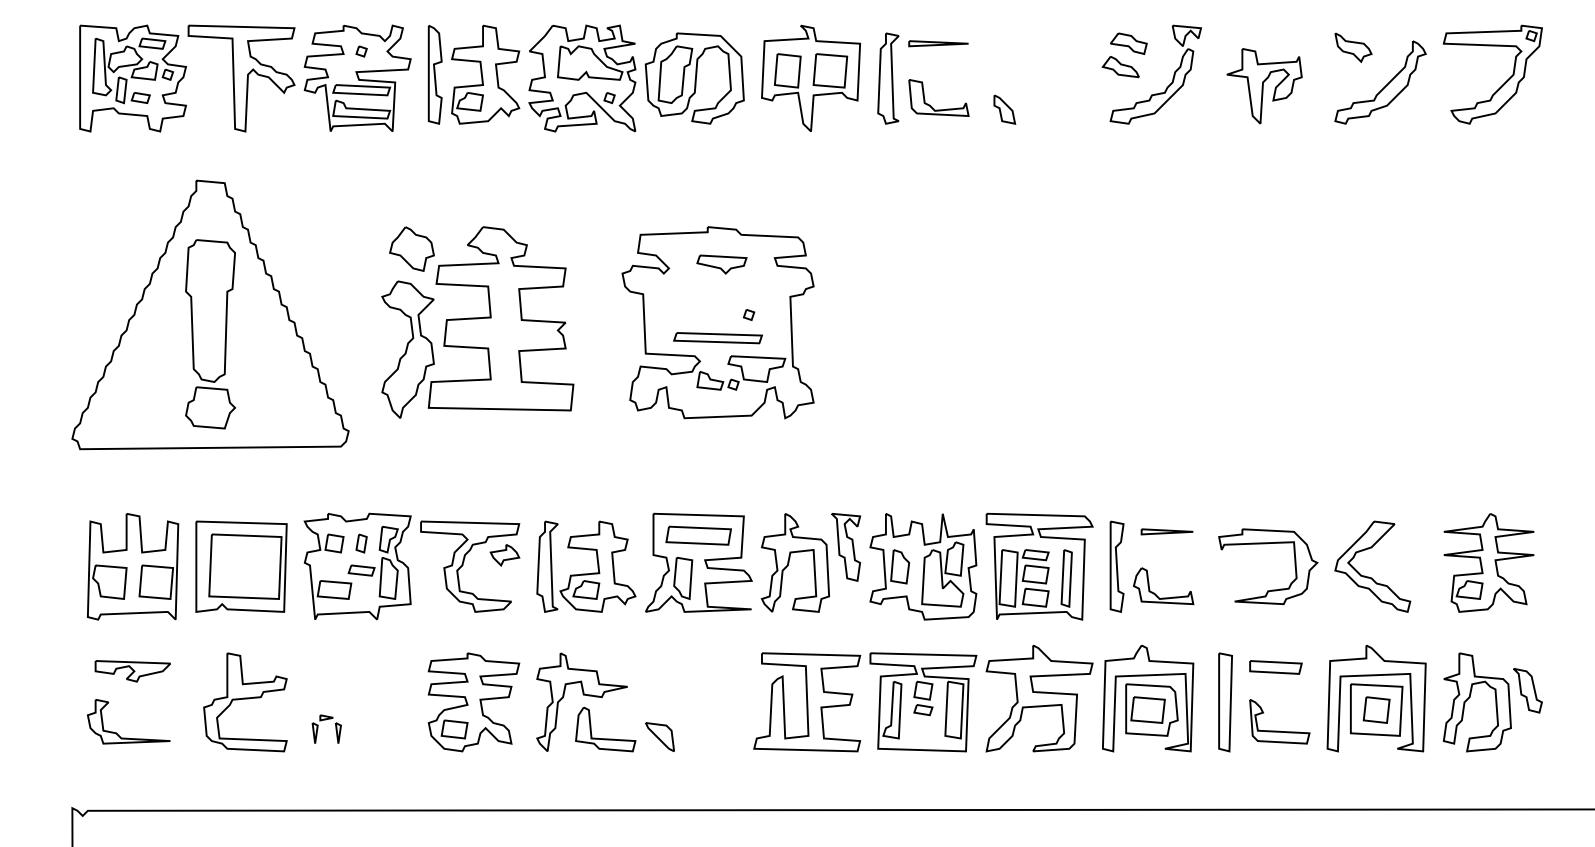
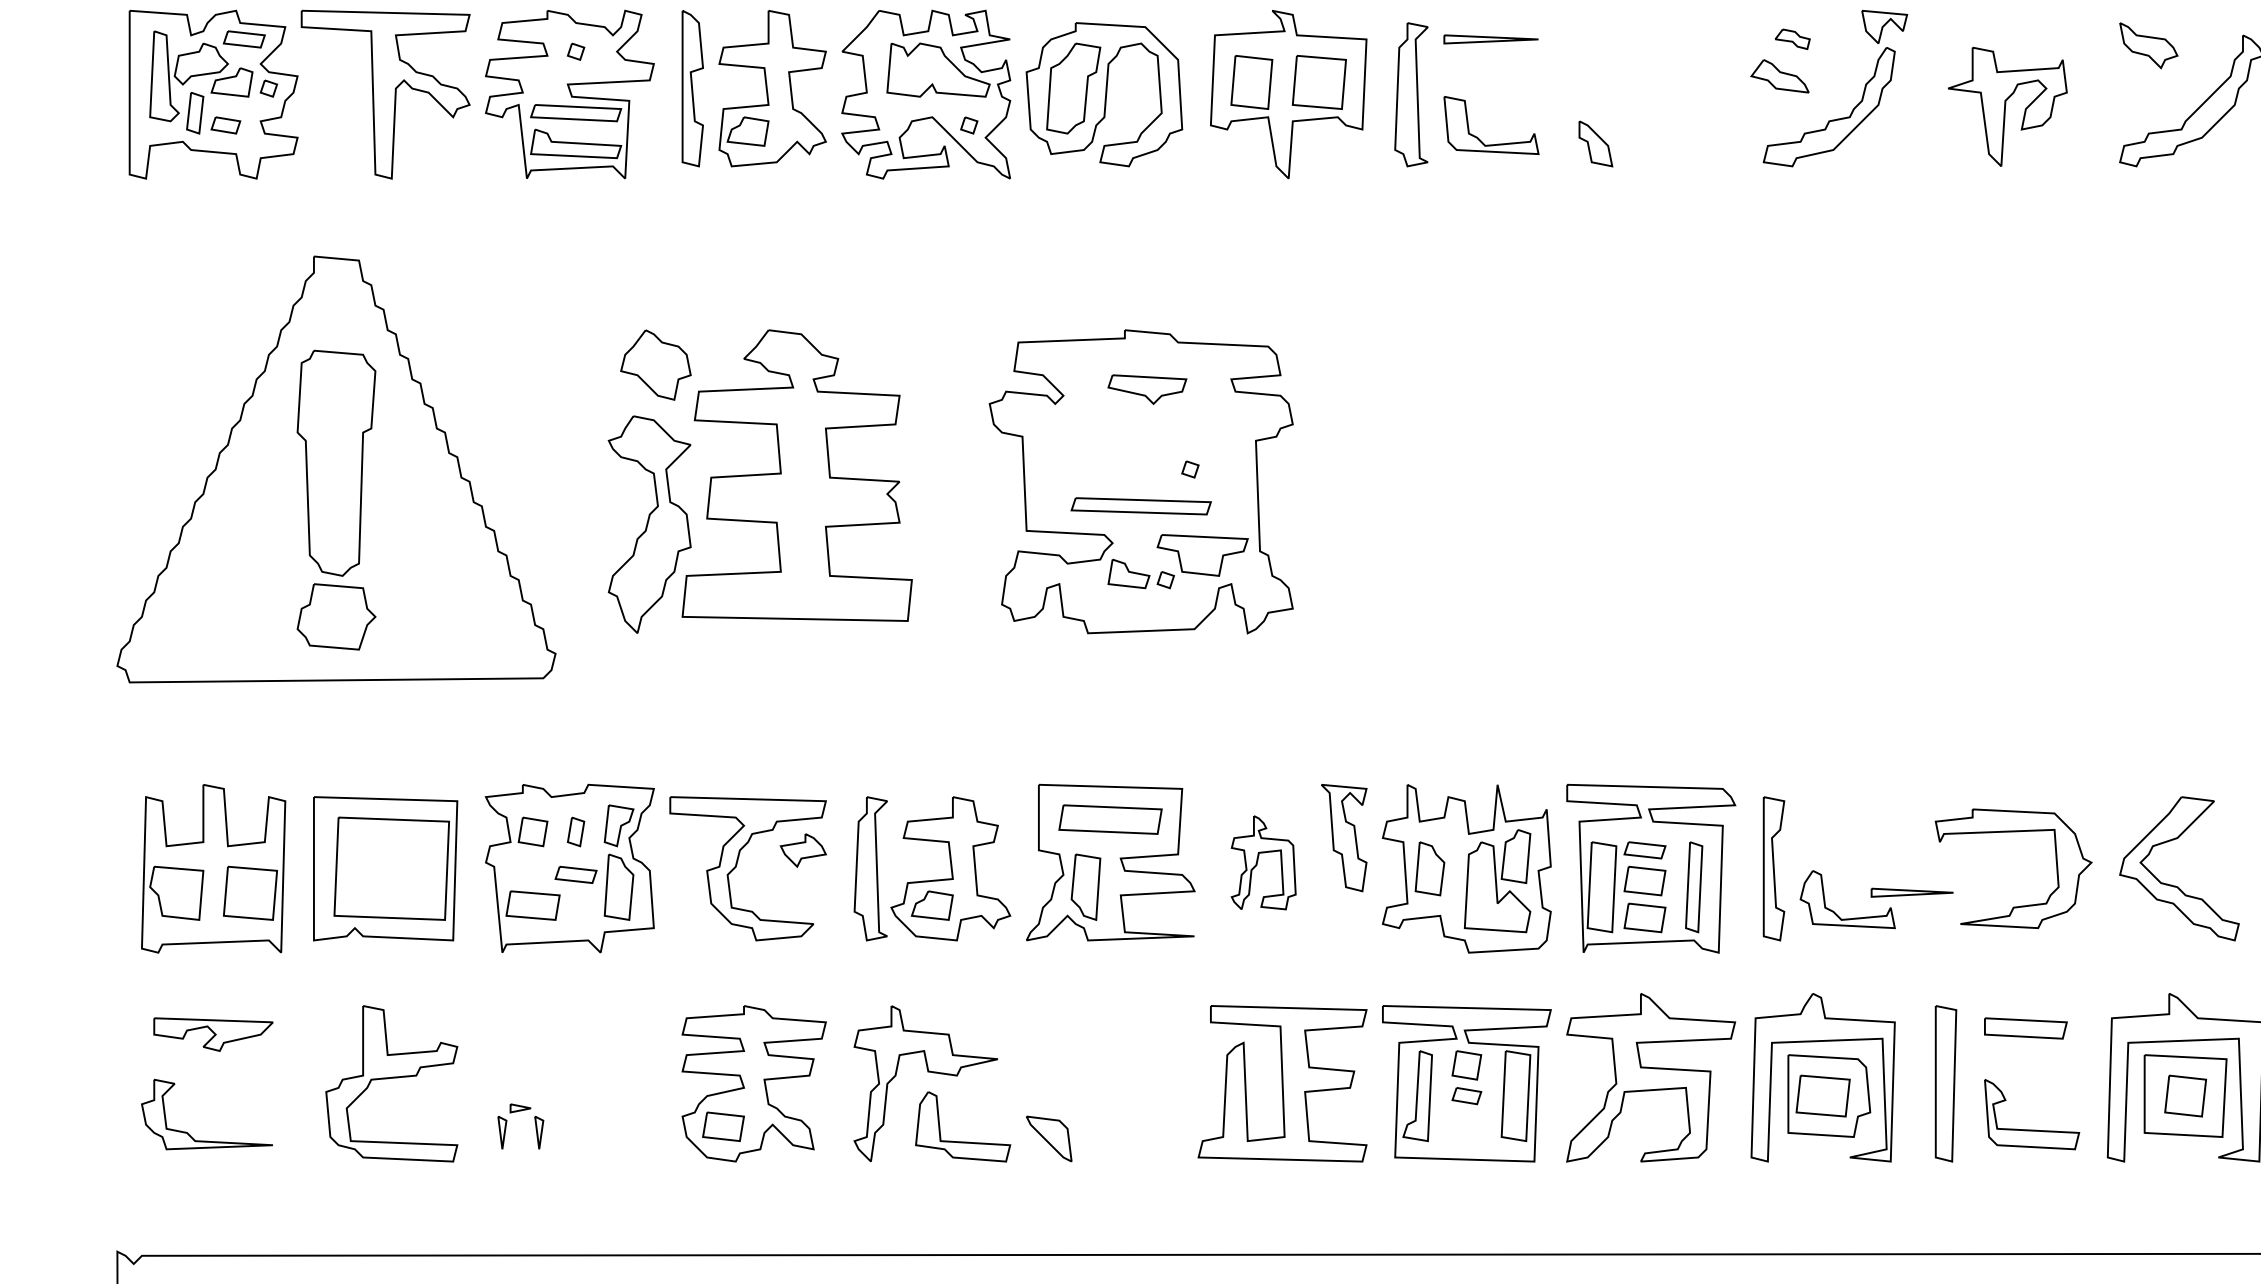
part: (1128, 43) -> (1792, 39), size x0.6
part: (1166, 531) -> (1911, 892), moved
part: (794, 562) -> (1262, 862), size x0.6

